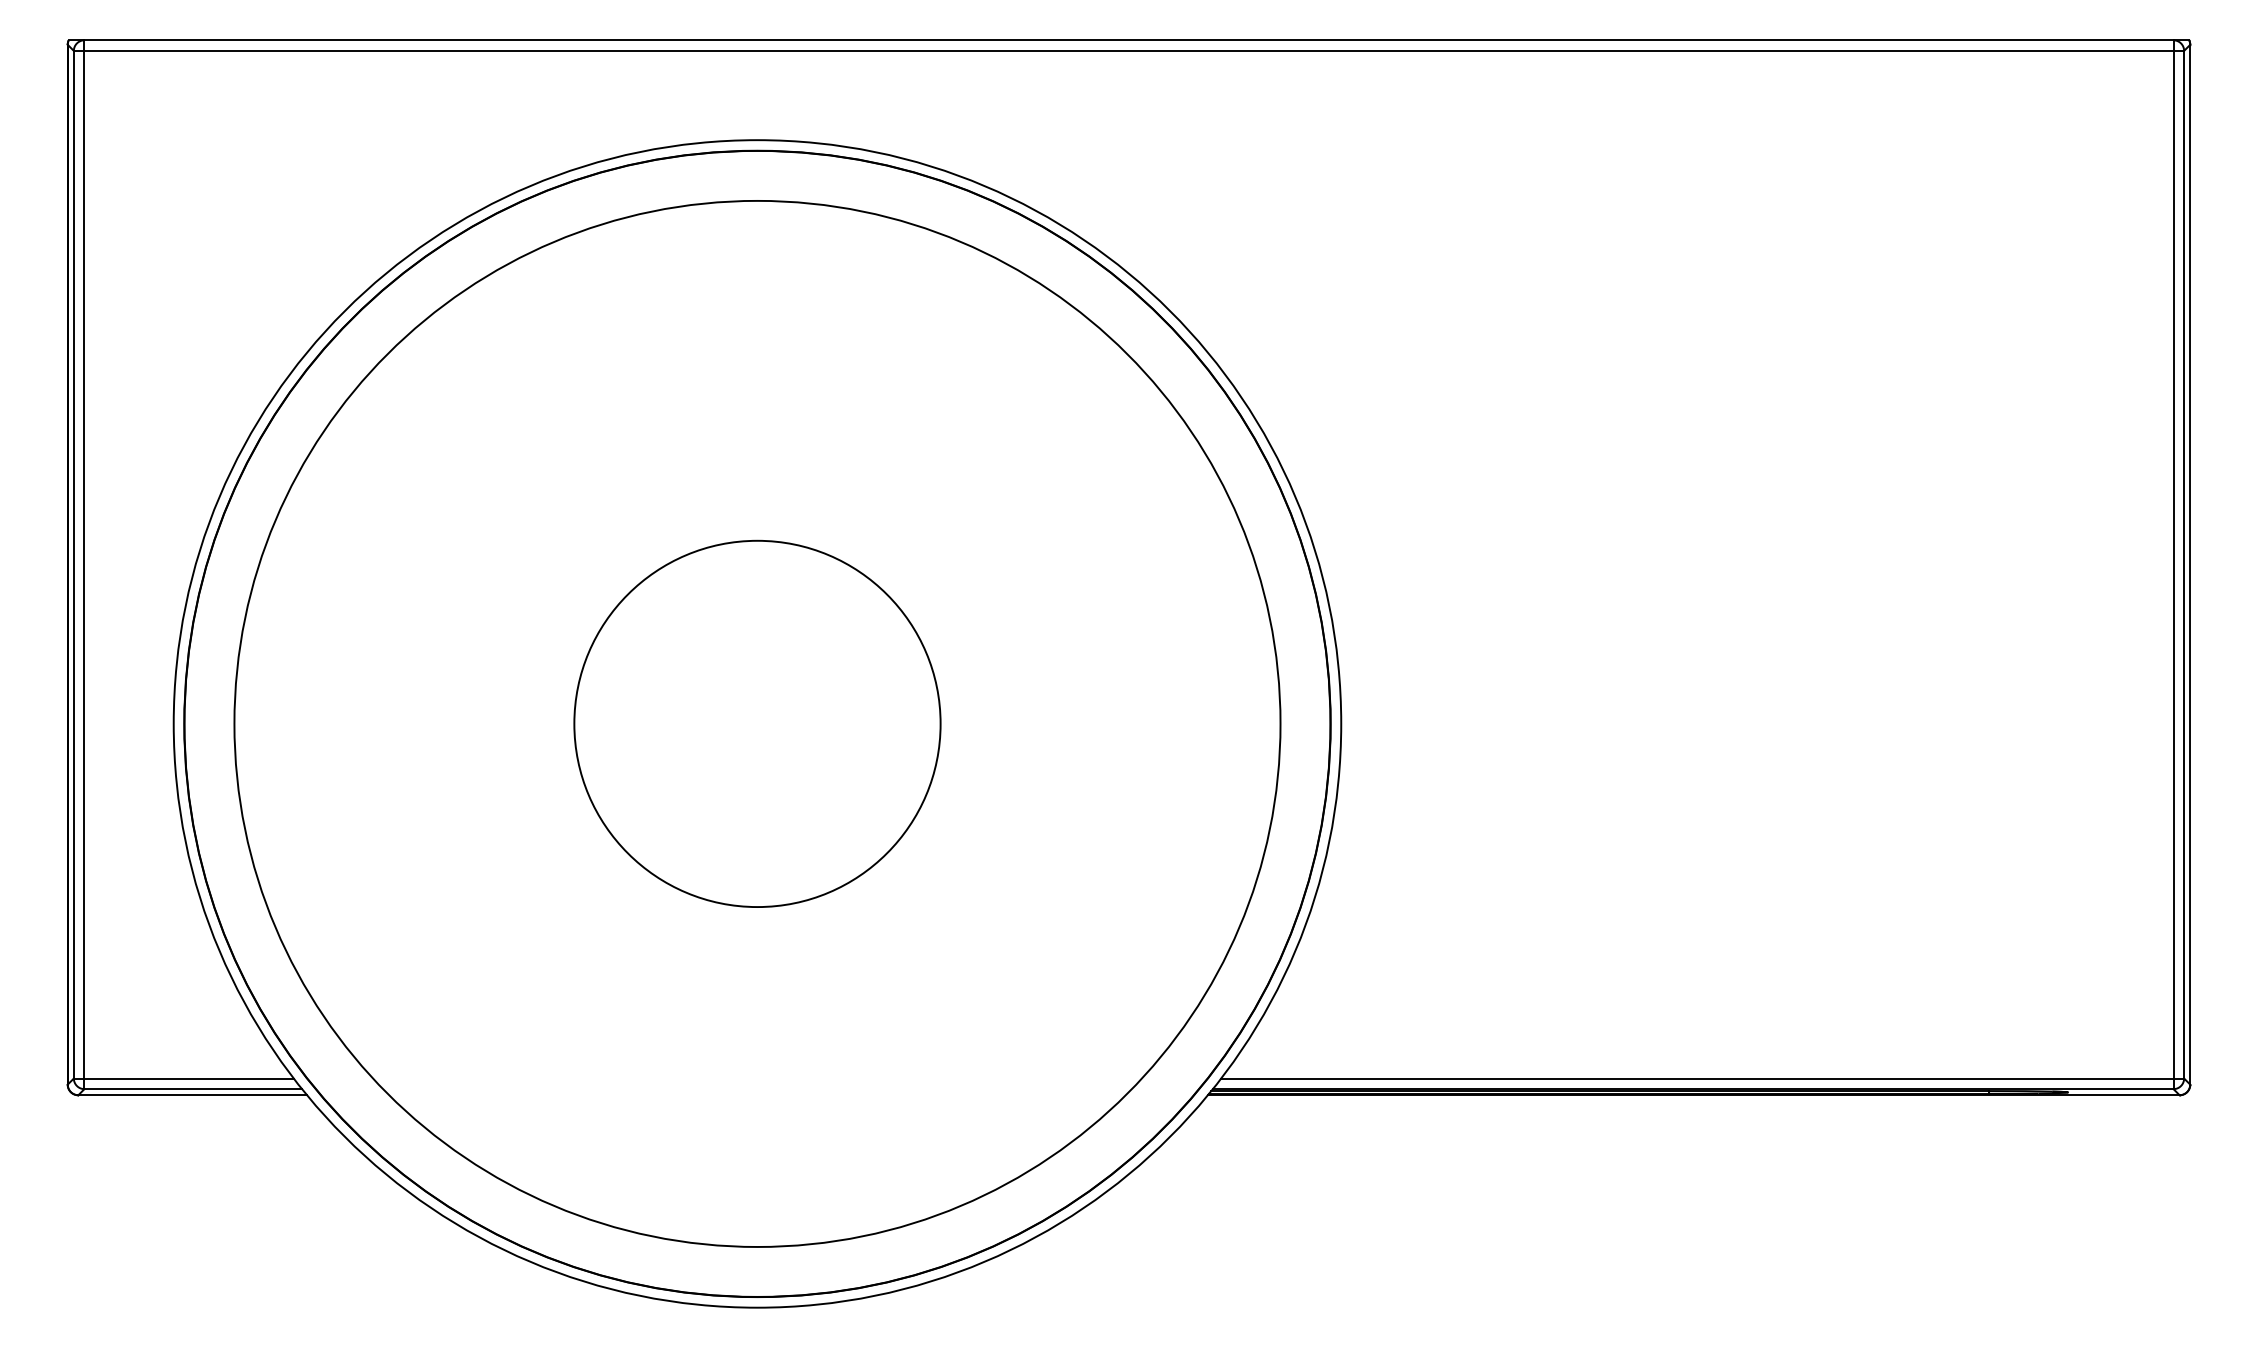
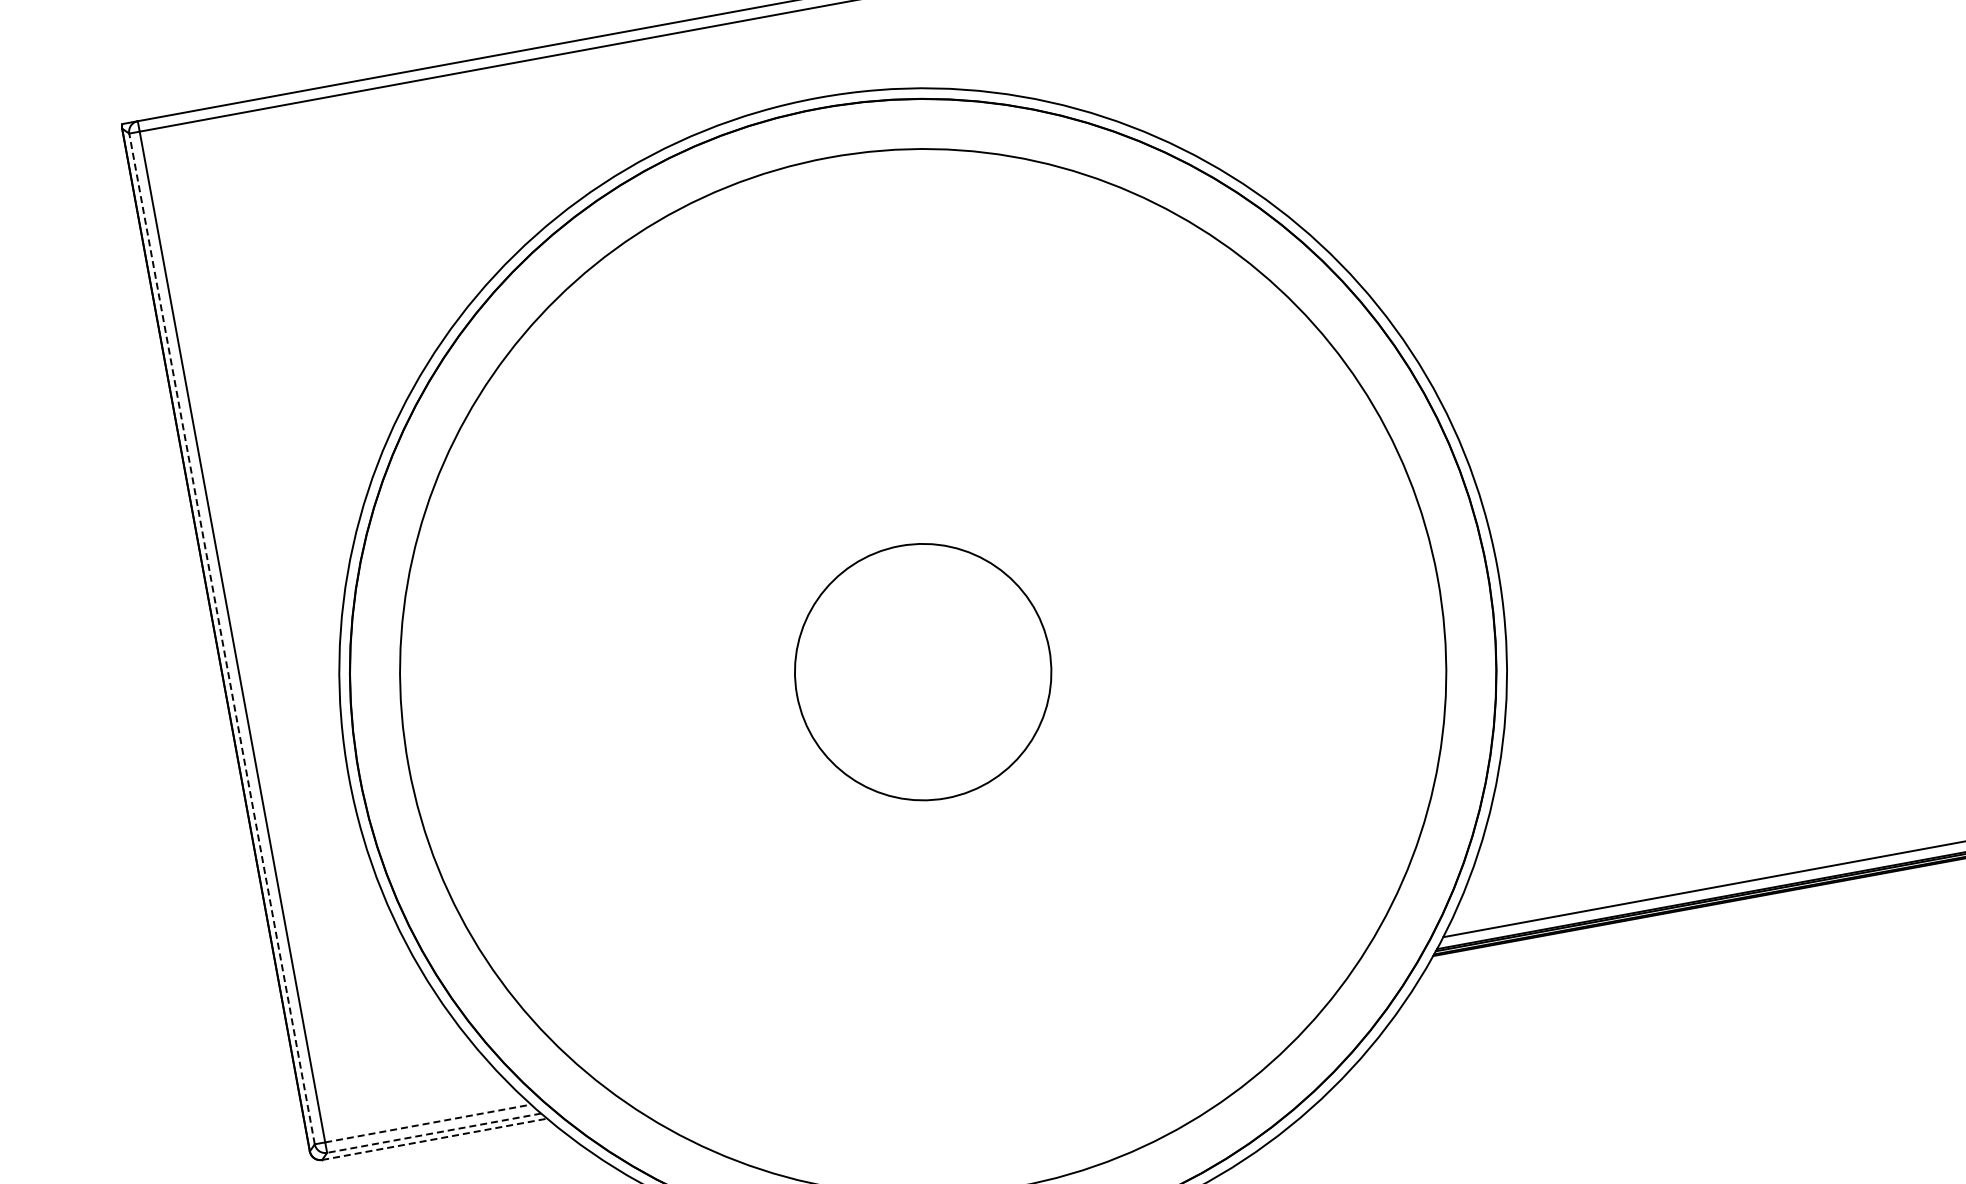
line: (73, 564) -> (221, 638), solid -> dashed
circle: (757, 723) -> (923, 671), size x0.7
line: (189, 1078) -> (428, 1123), solid -> dashed
line: (193, 1089) -> (434, 1133), solid -> dashed
line: (193, 1095) -> (435, 1139), solid -> dashed

